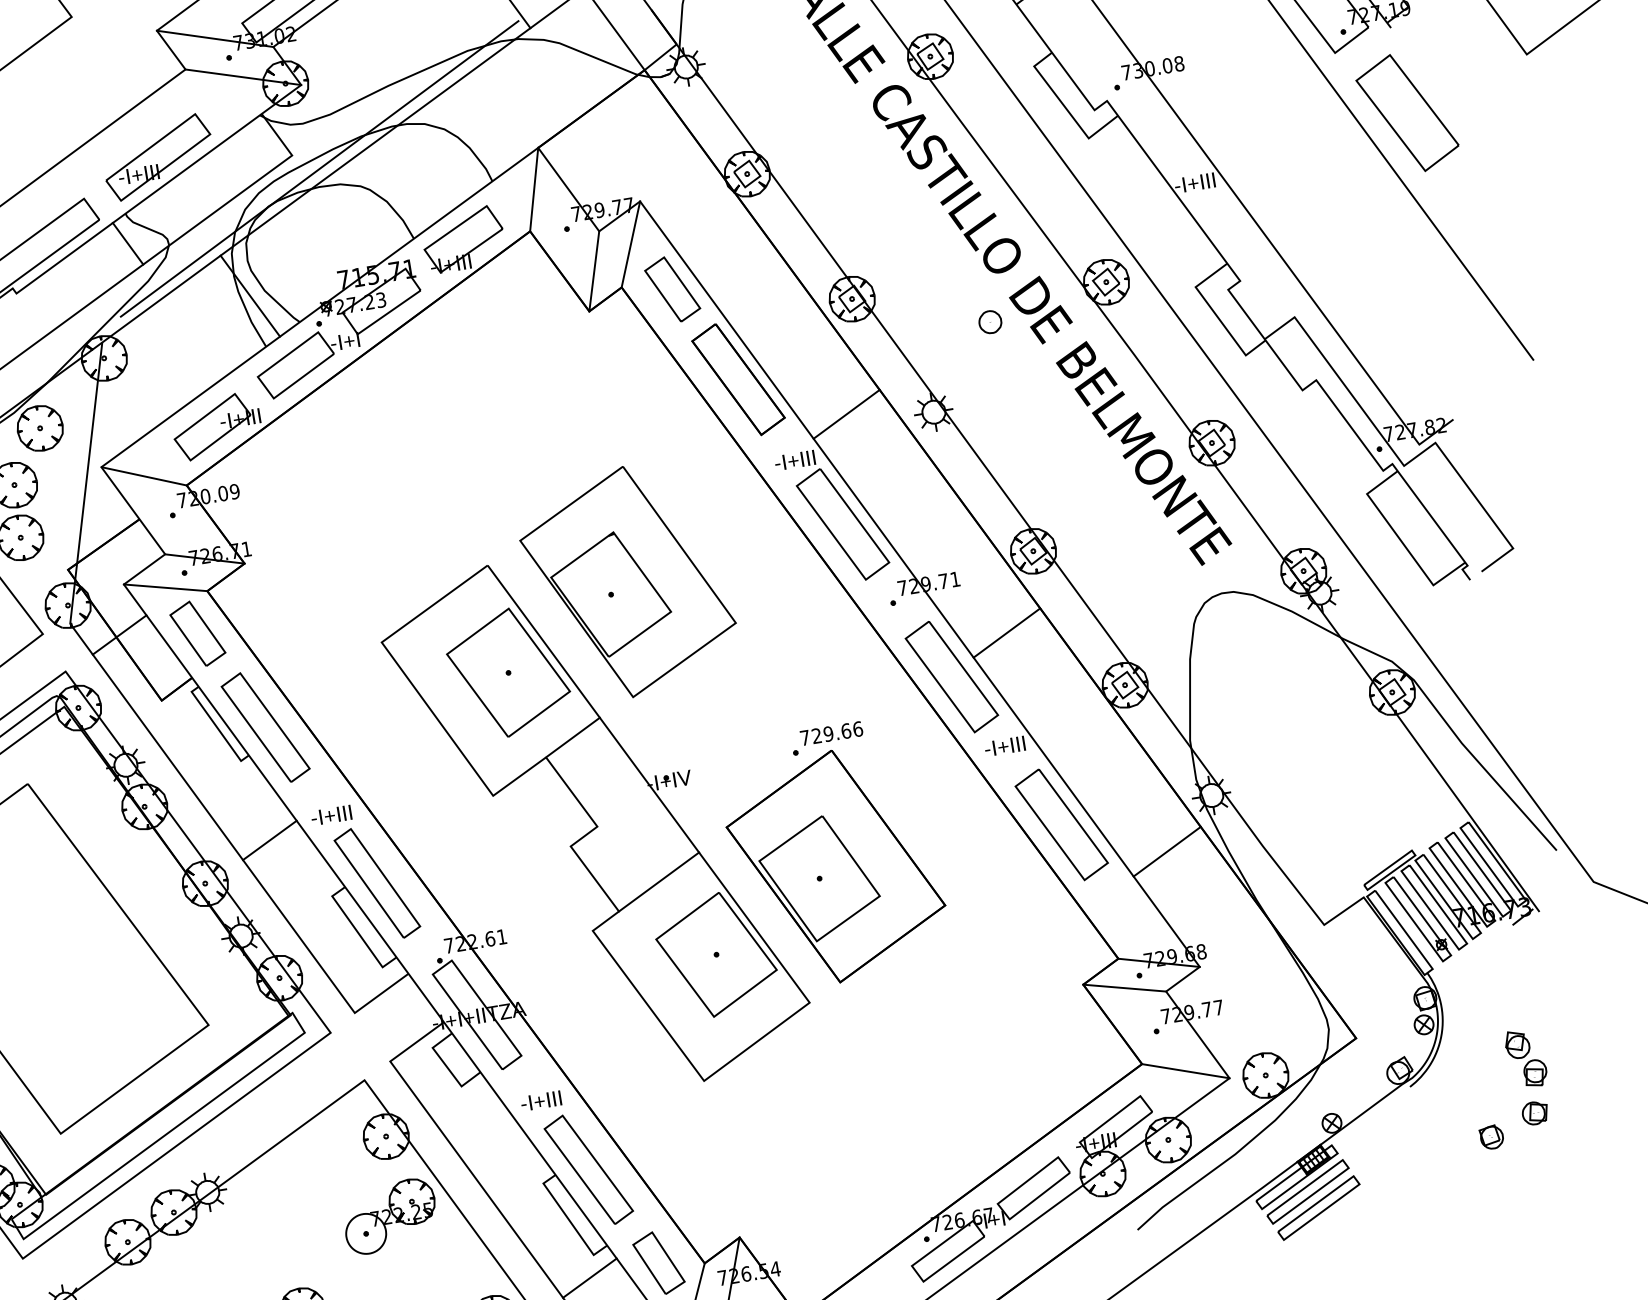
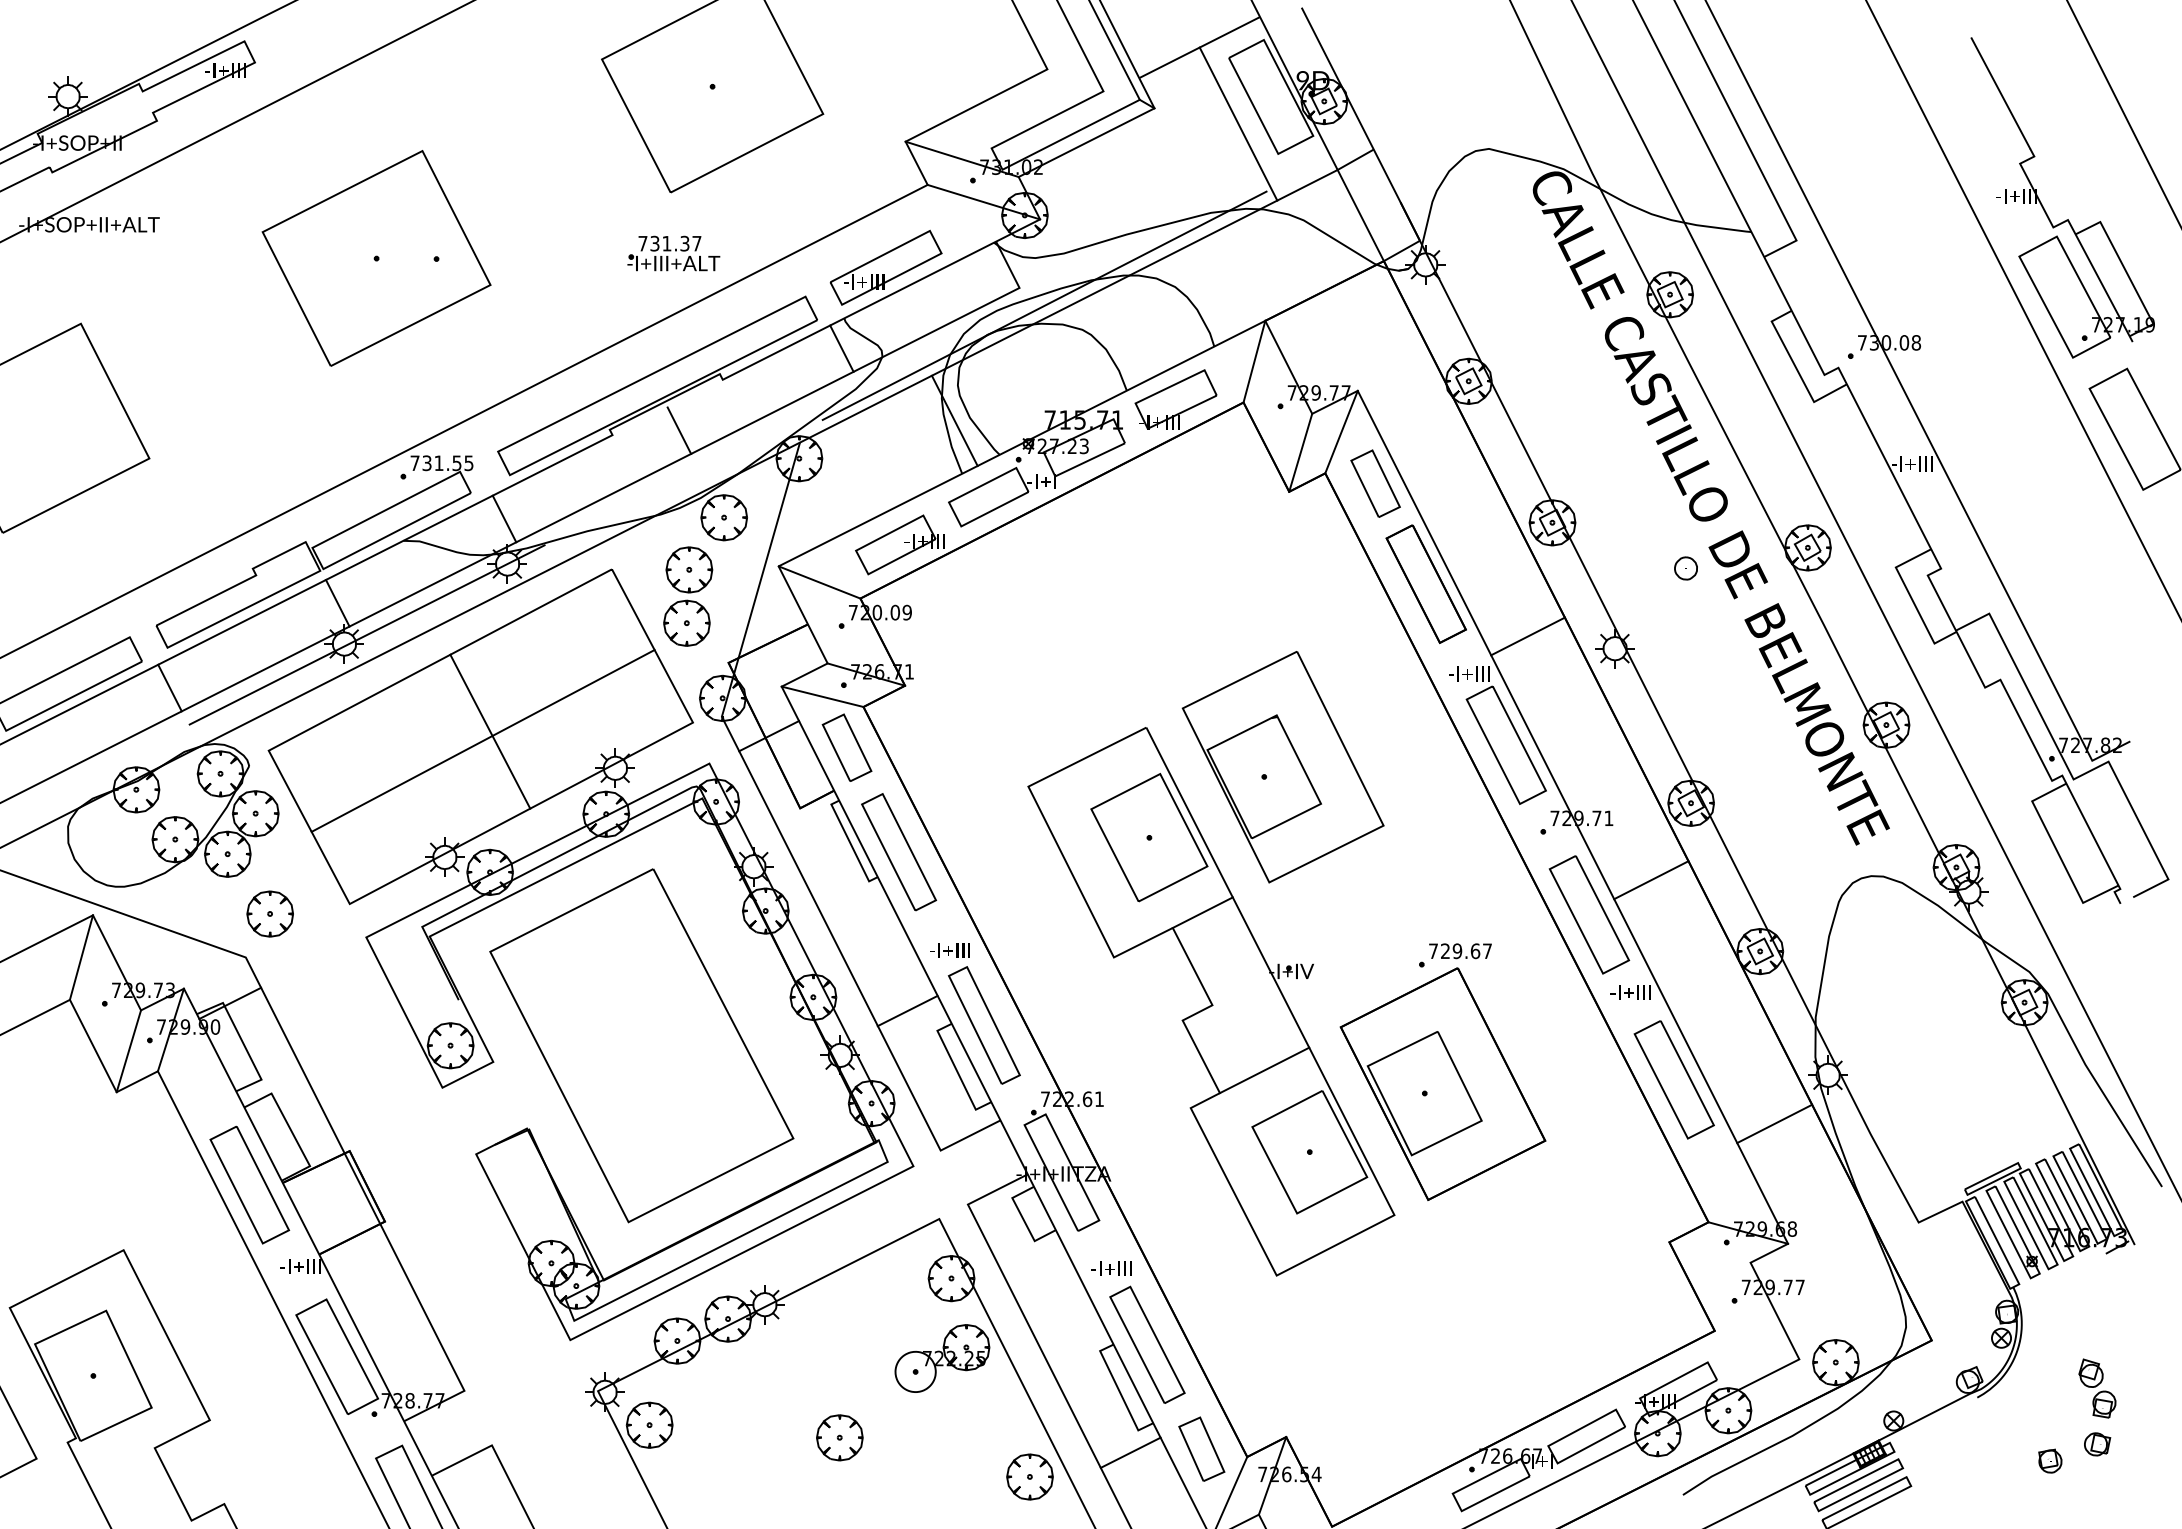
text: (858, 729) -> (1487, 951), 729.66 -> 729.67
line: (269, 839) -> (907, 1010), moved
line: (1124, 988) -> (1709, 1252), removed
line: (1185, 1070) -> (1756, 1344), removed

